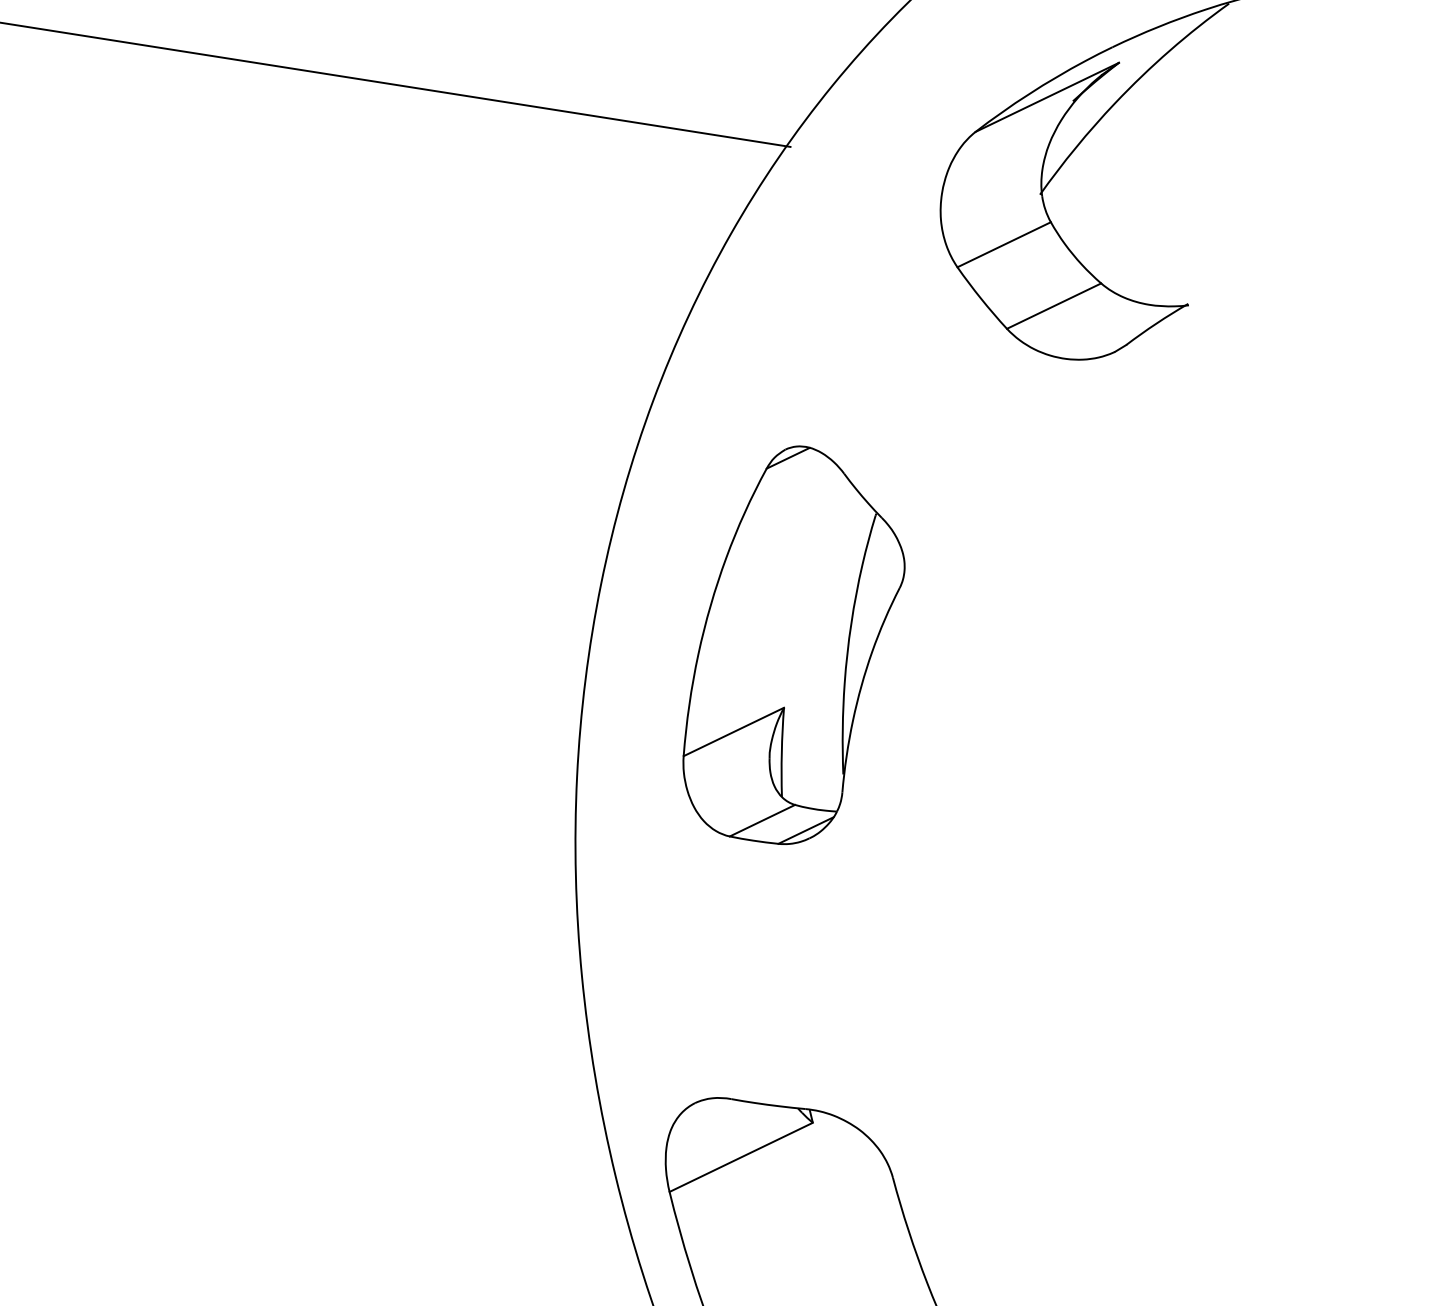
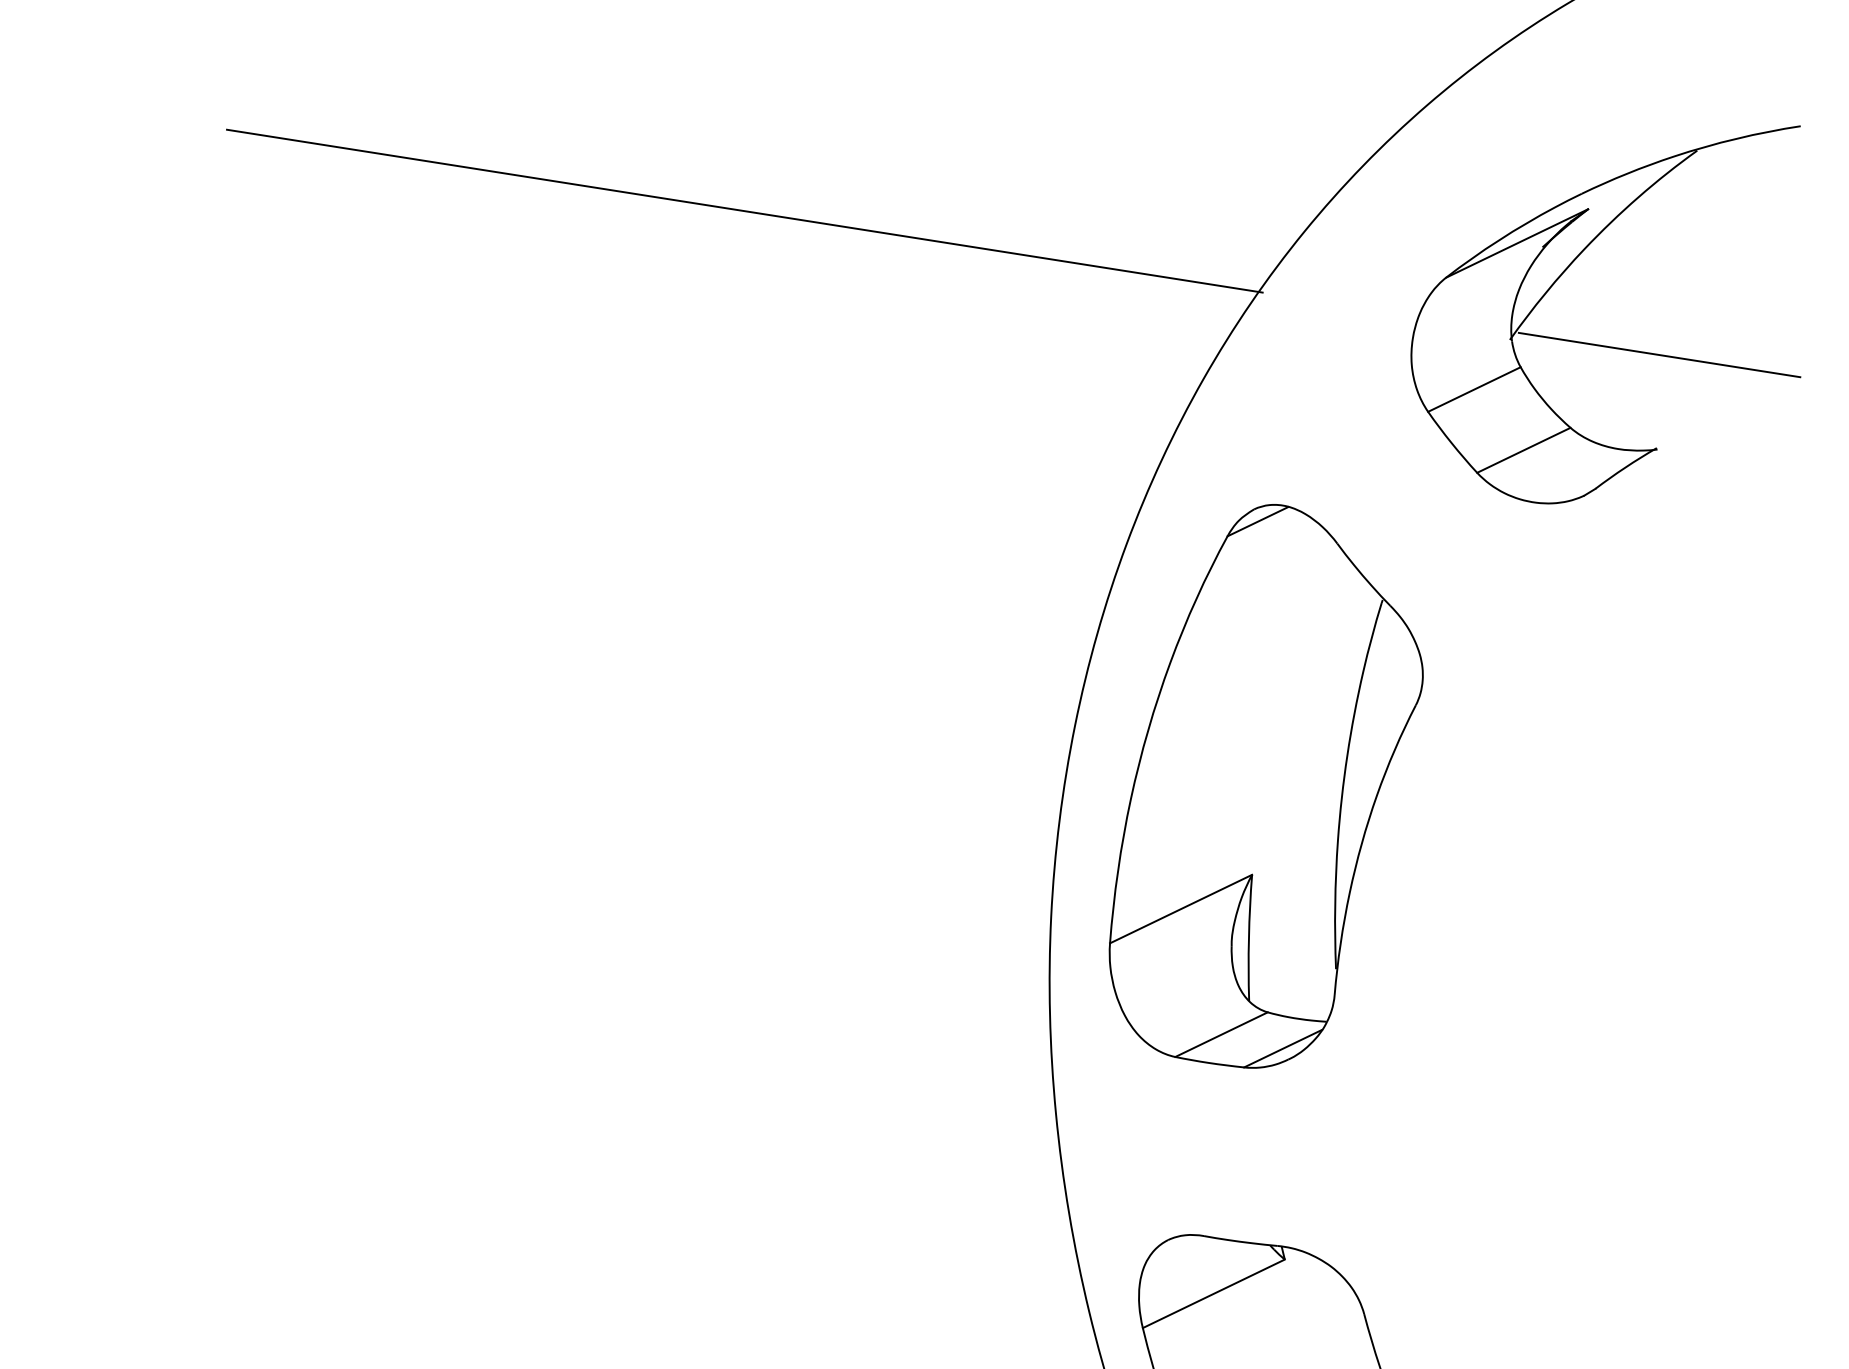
line: (1190, 209) -> (1659, 354), added
part: (793, 645) -> (1265, 786), size x1.43

